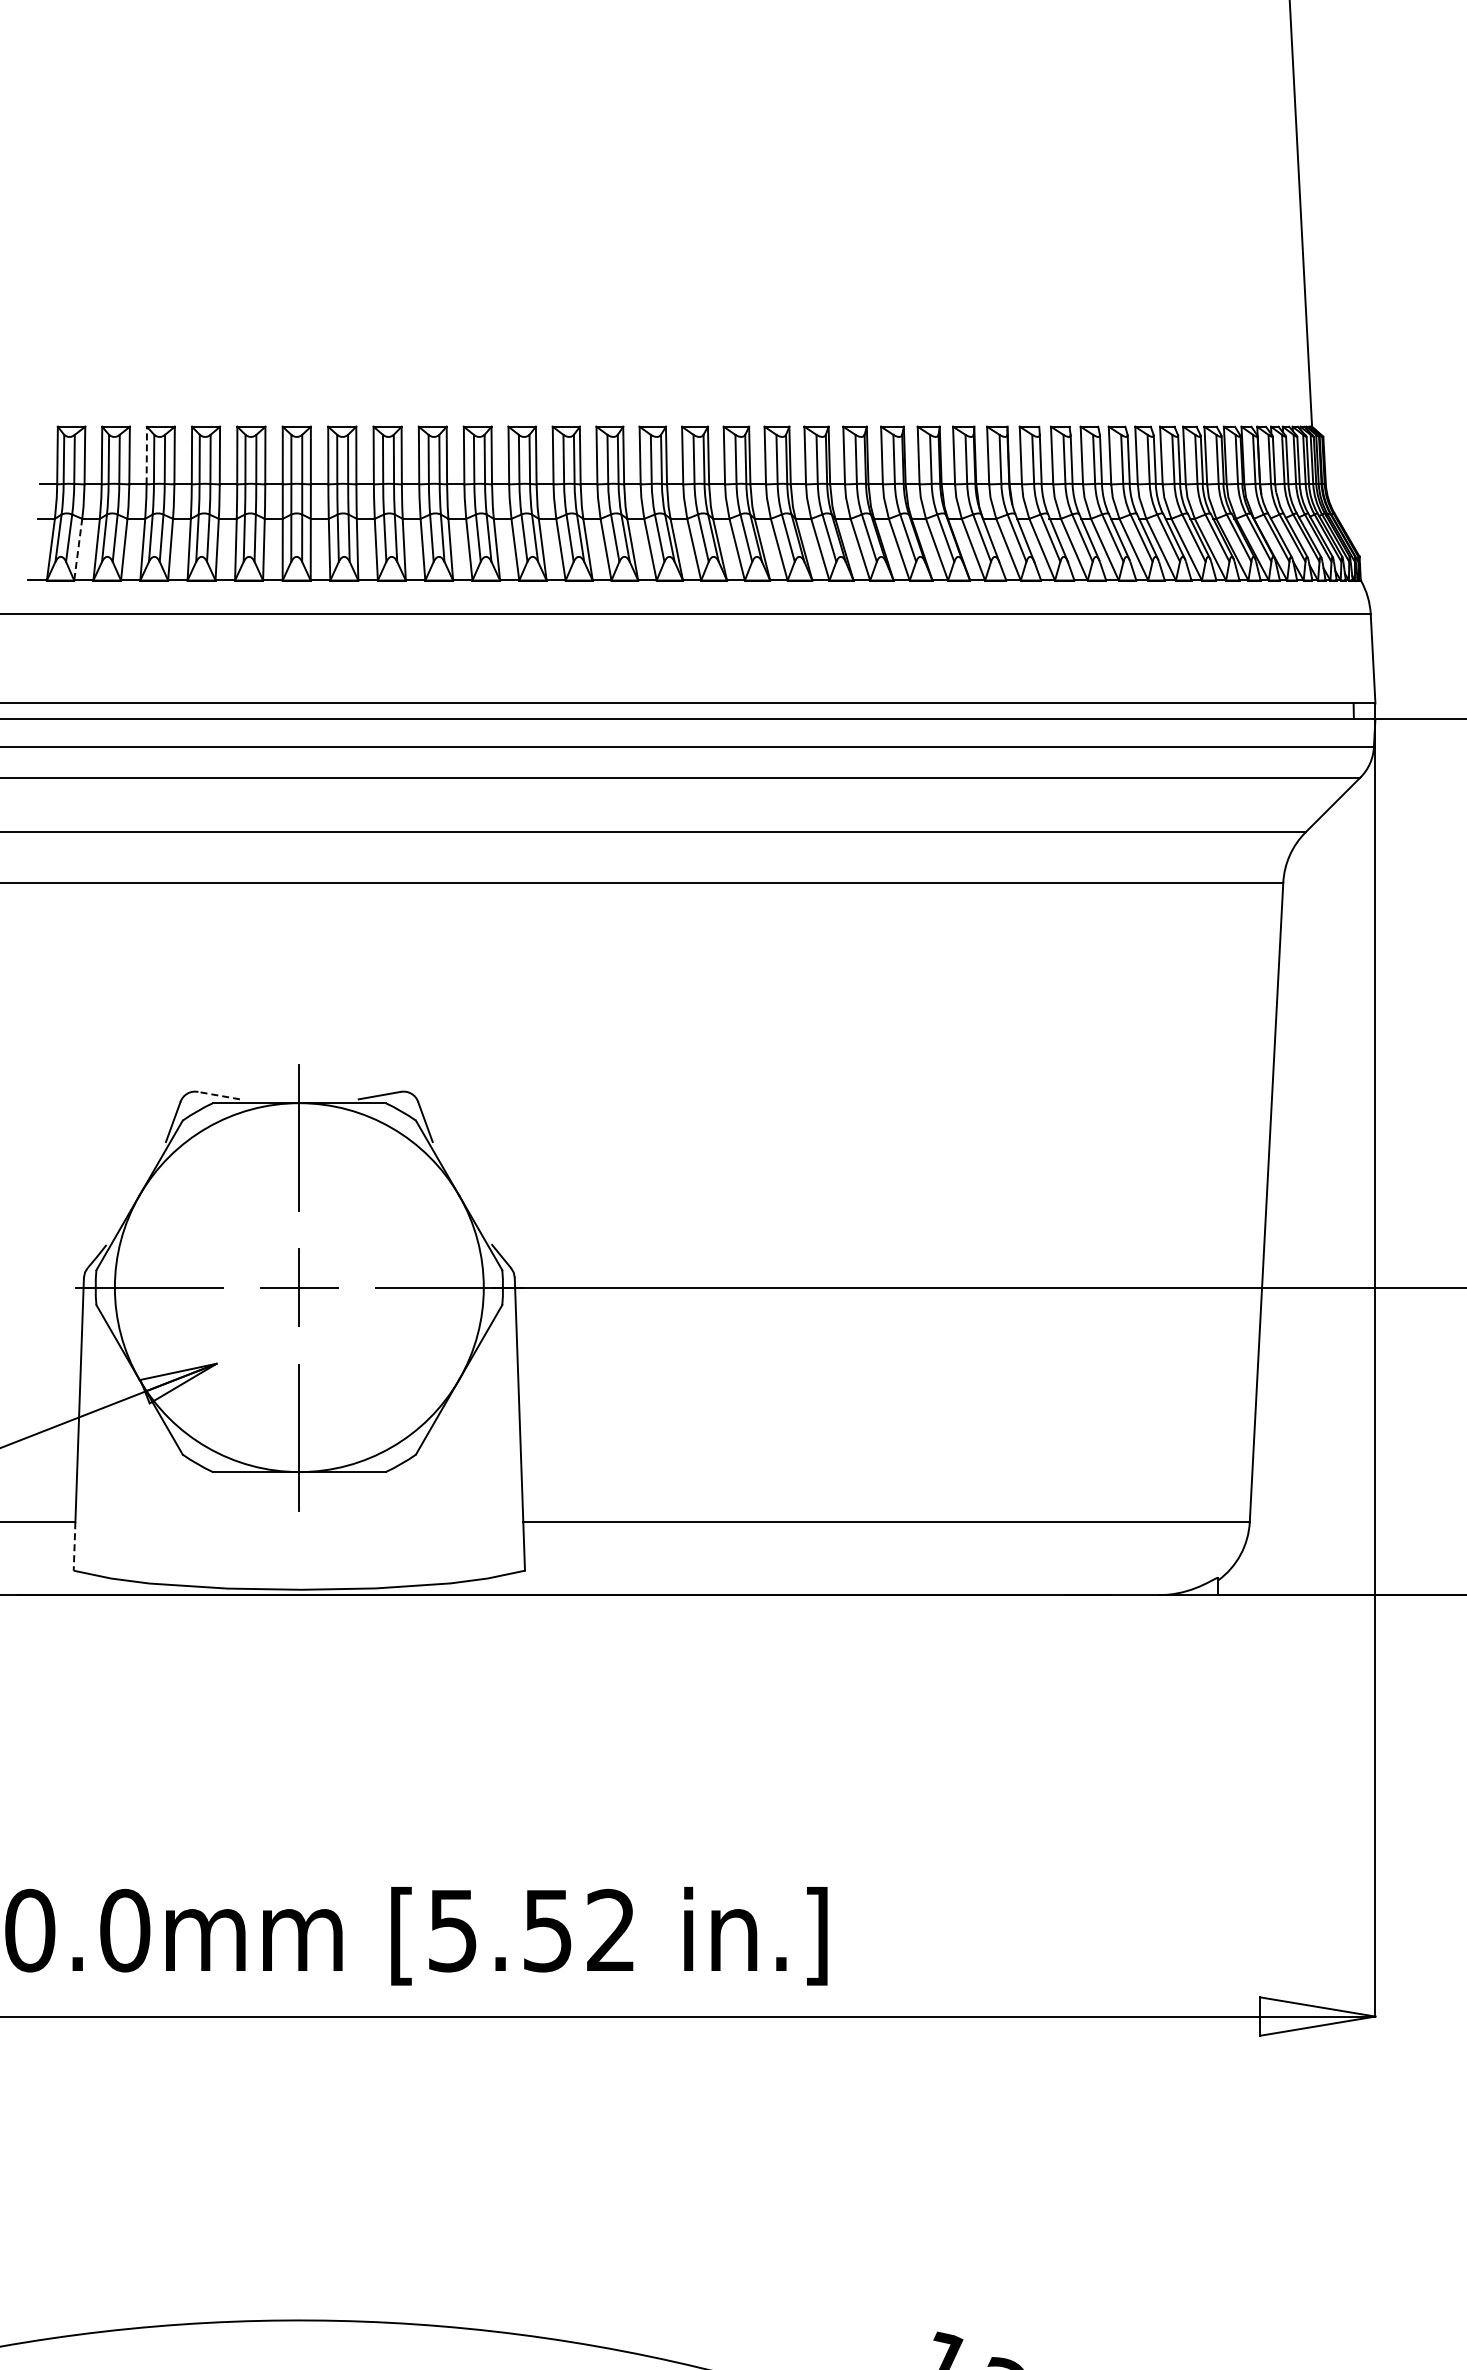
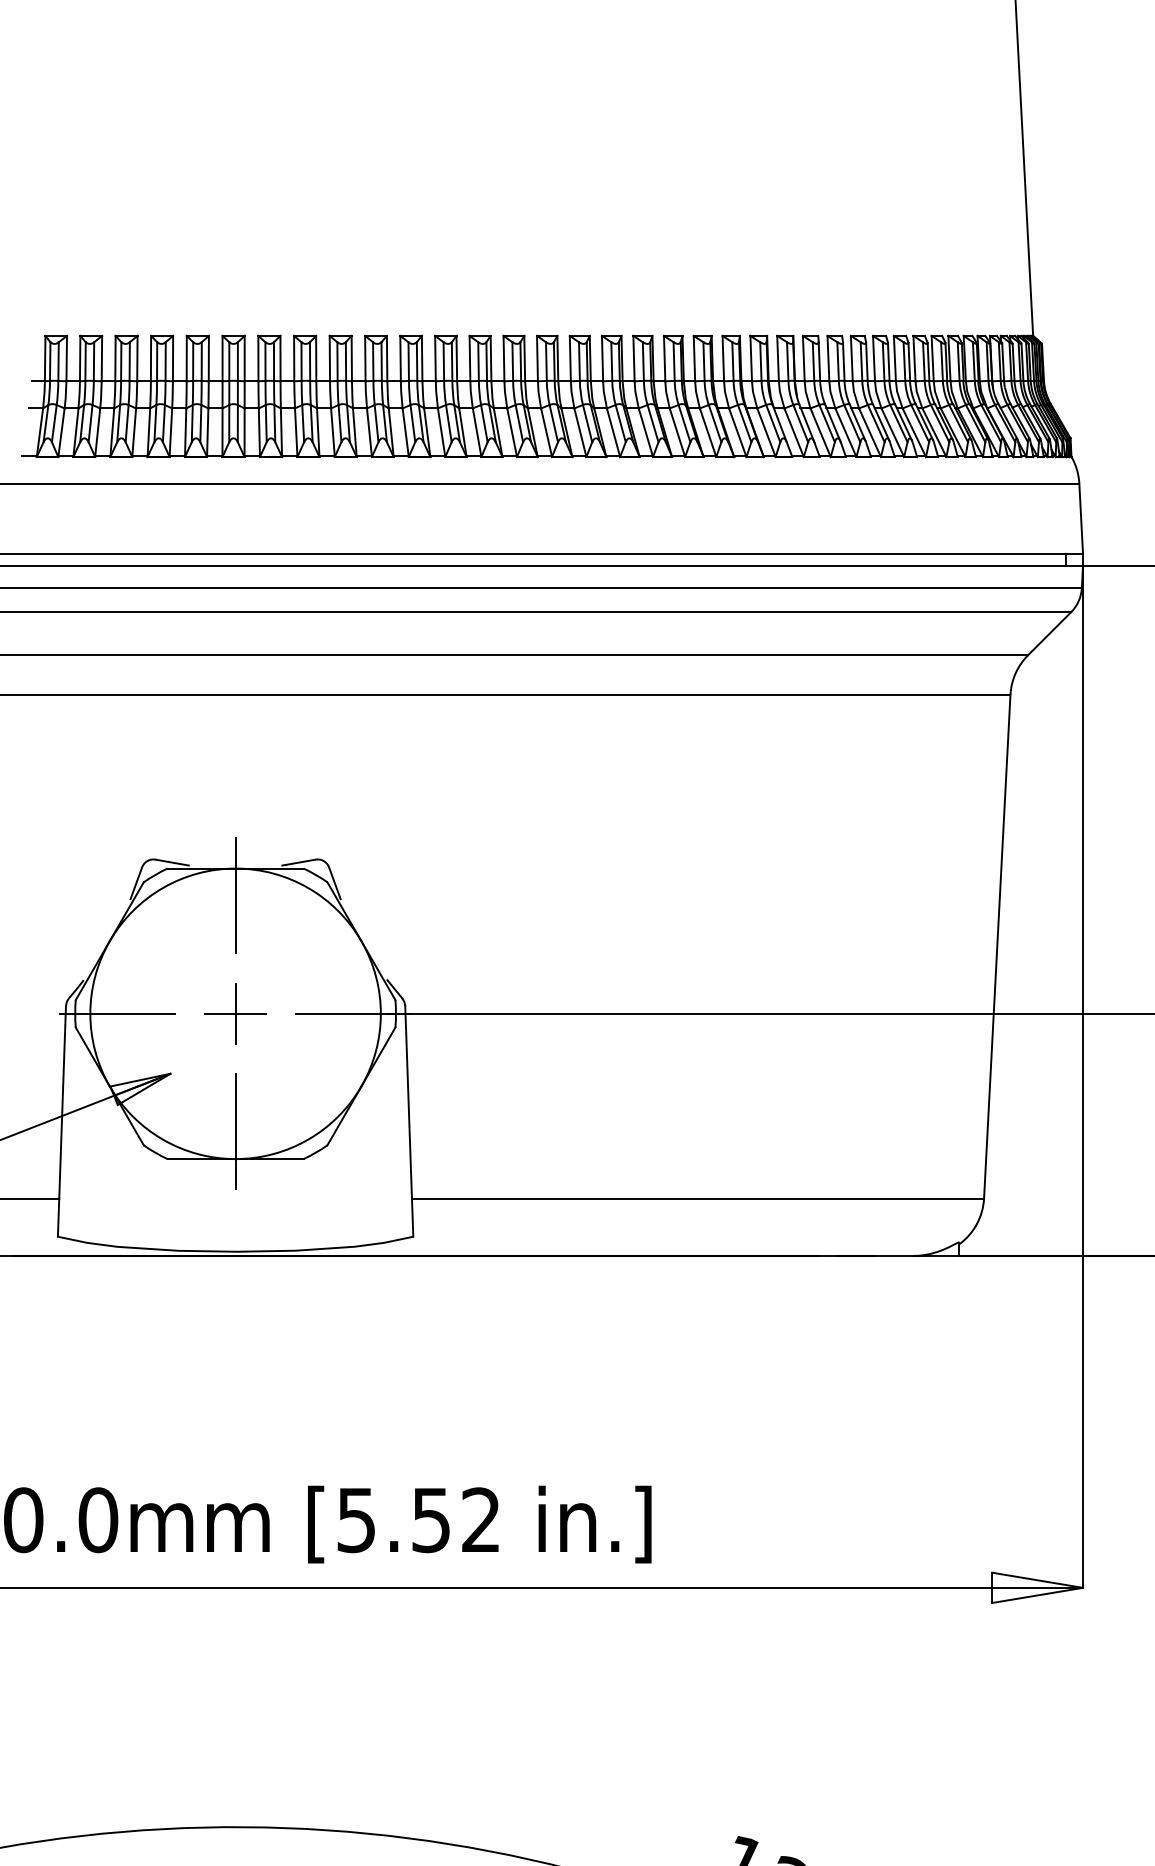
line: (146, 455) -> (115, 358), dashed -> solid
line: (78, 549) -> (61, 432), dashed -> solid
line: (218, 1095) -> (171, 862), dashed -> solid
line: (74, 1546) -> (58, 1217), dashed -> solid

